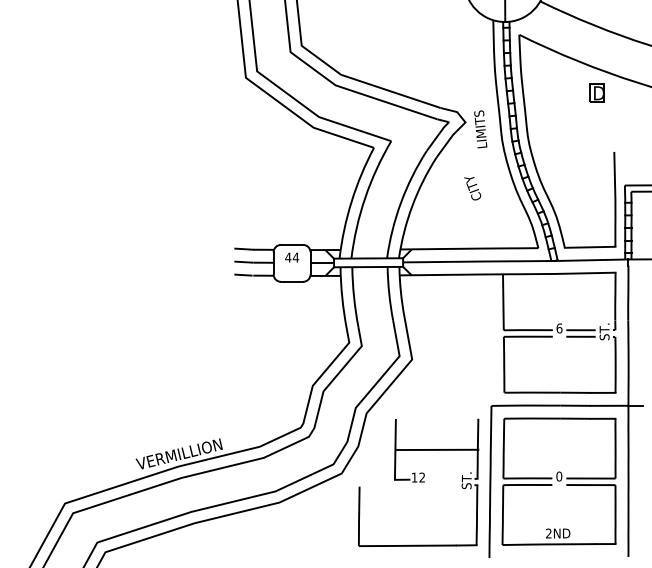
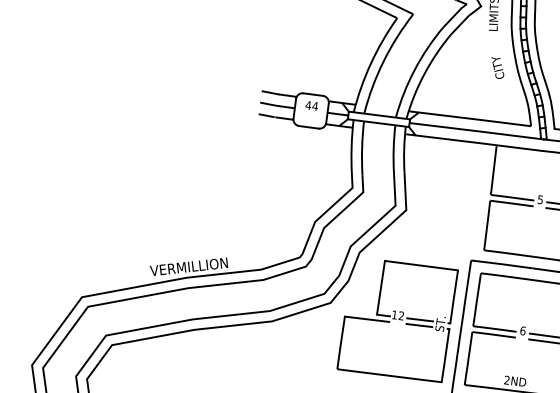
text: (472, 188) -> (497, 68), moved
text: (559, 328) -> (540, 199), 6 -> 5
line: (436, 449) -> (420, 265), moved
text: (559, 476) -> (523, 330), 0 -> 6
line: (443, 479) -> (420, 320), added
line: (443, 485) -> (419, 325), added
line: (384, 486) -> (366, 319), added

